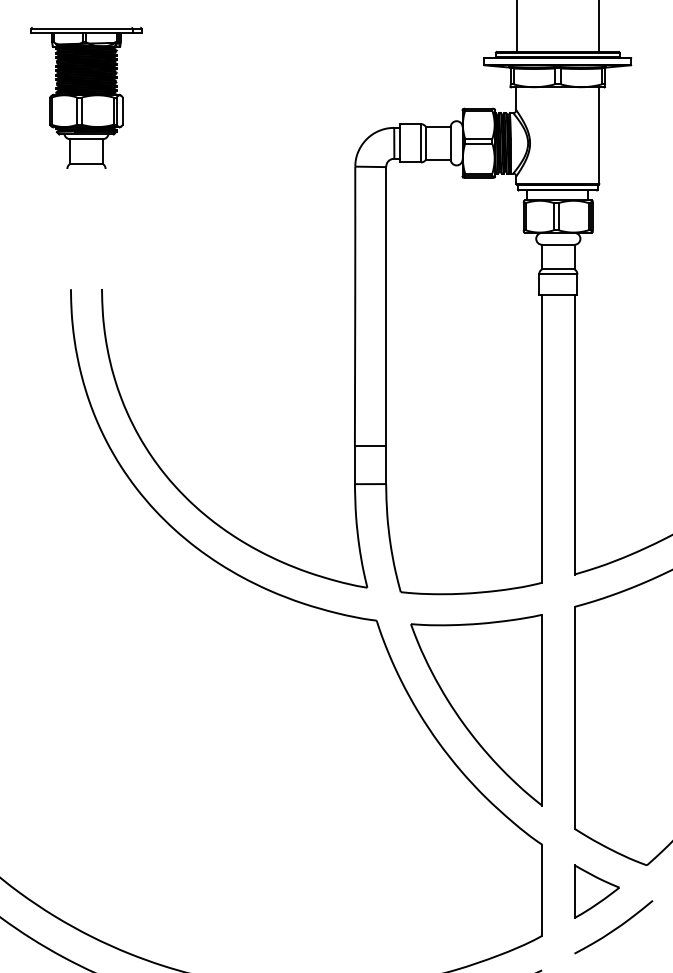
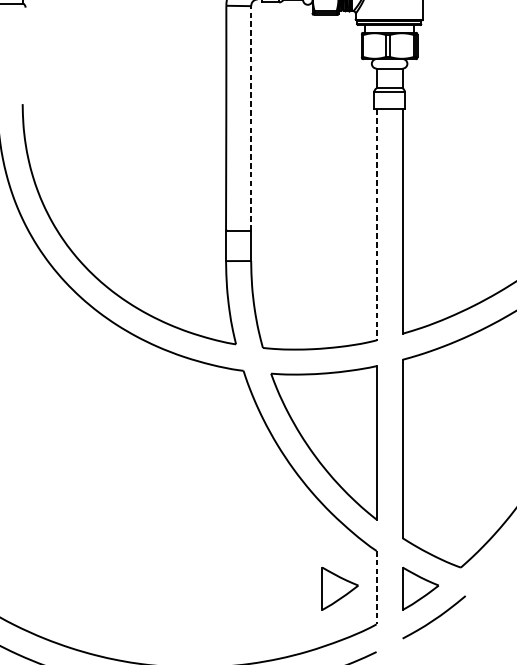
line: (386, 306) -> (251, 118), solid -> dashed
line: (542, 439) -> (376, 225), solid -> dashed
line: (542, 890) -> (376, 587), solid -> dashed
part: (496, 891) -> (339, 588), added

